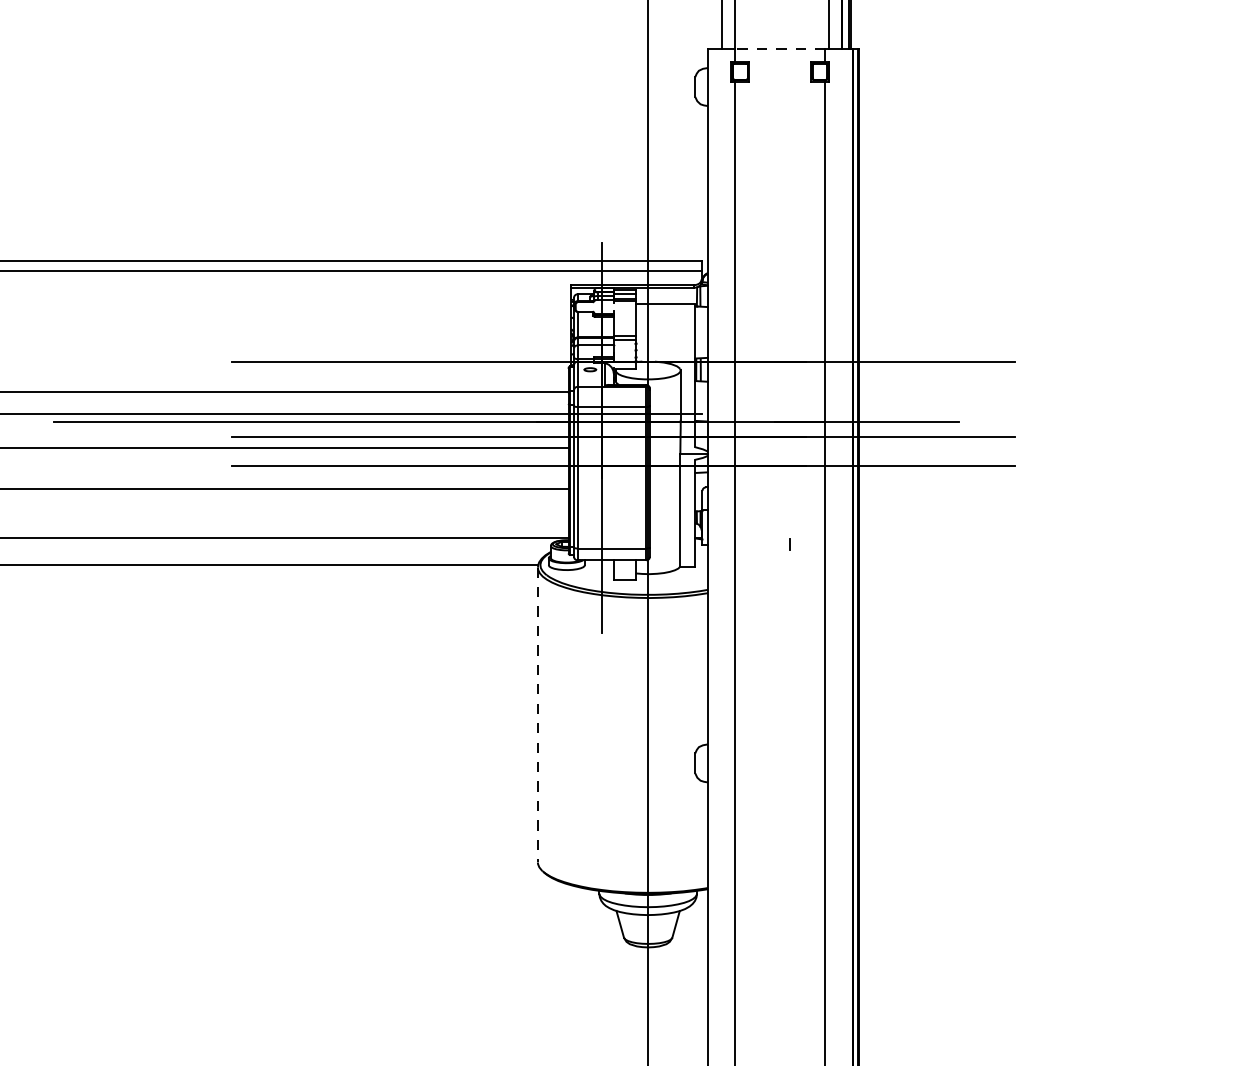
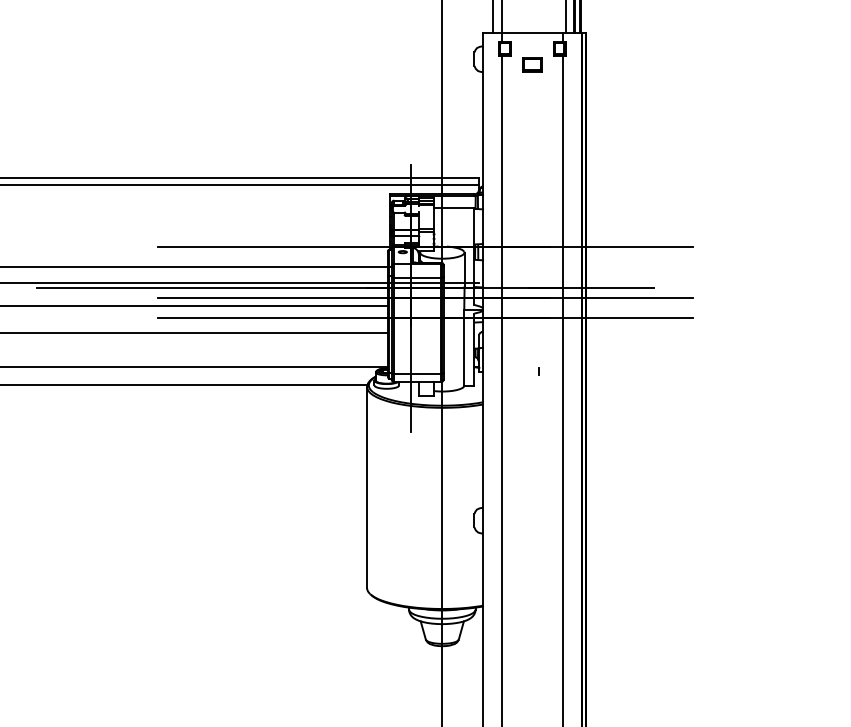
line: (780, 49) -> (532, 33), dashed -> solid
part: (780, 94) -> (532, 64), added
line: (538, 714) -> (367, 487), dashed -> solid

